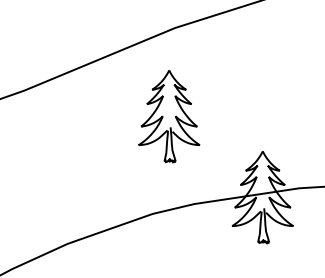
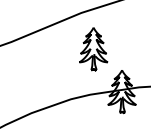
part: (168, 117) -> (93, 49), moved

